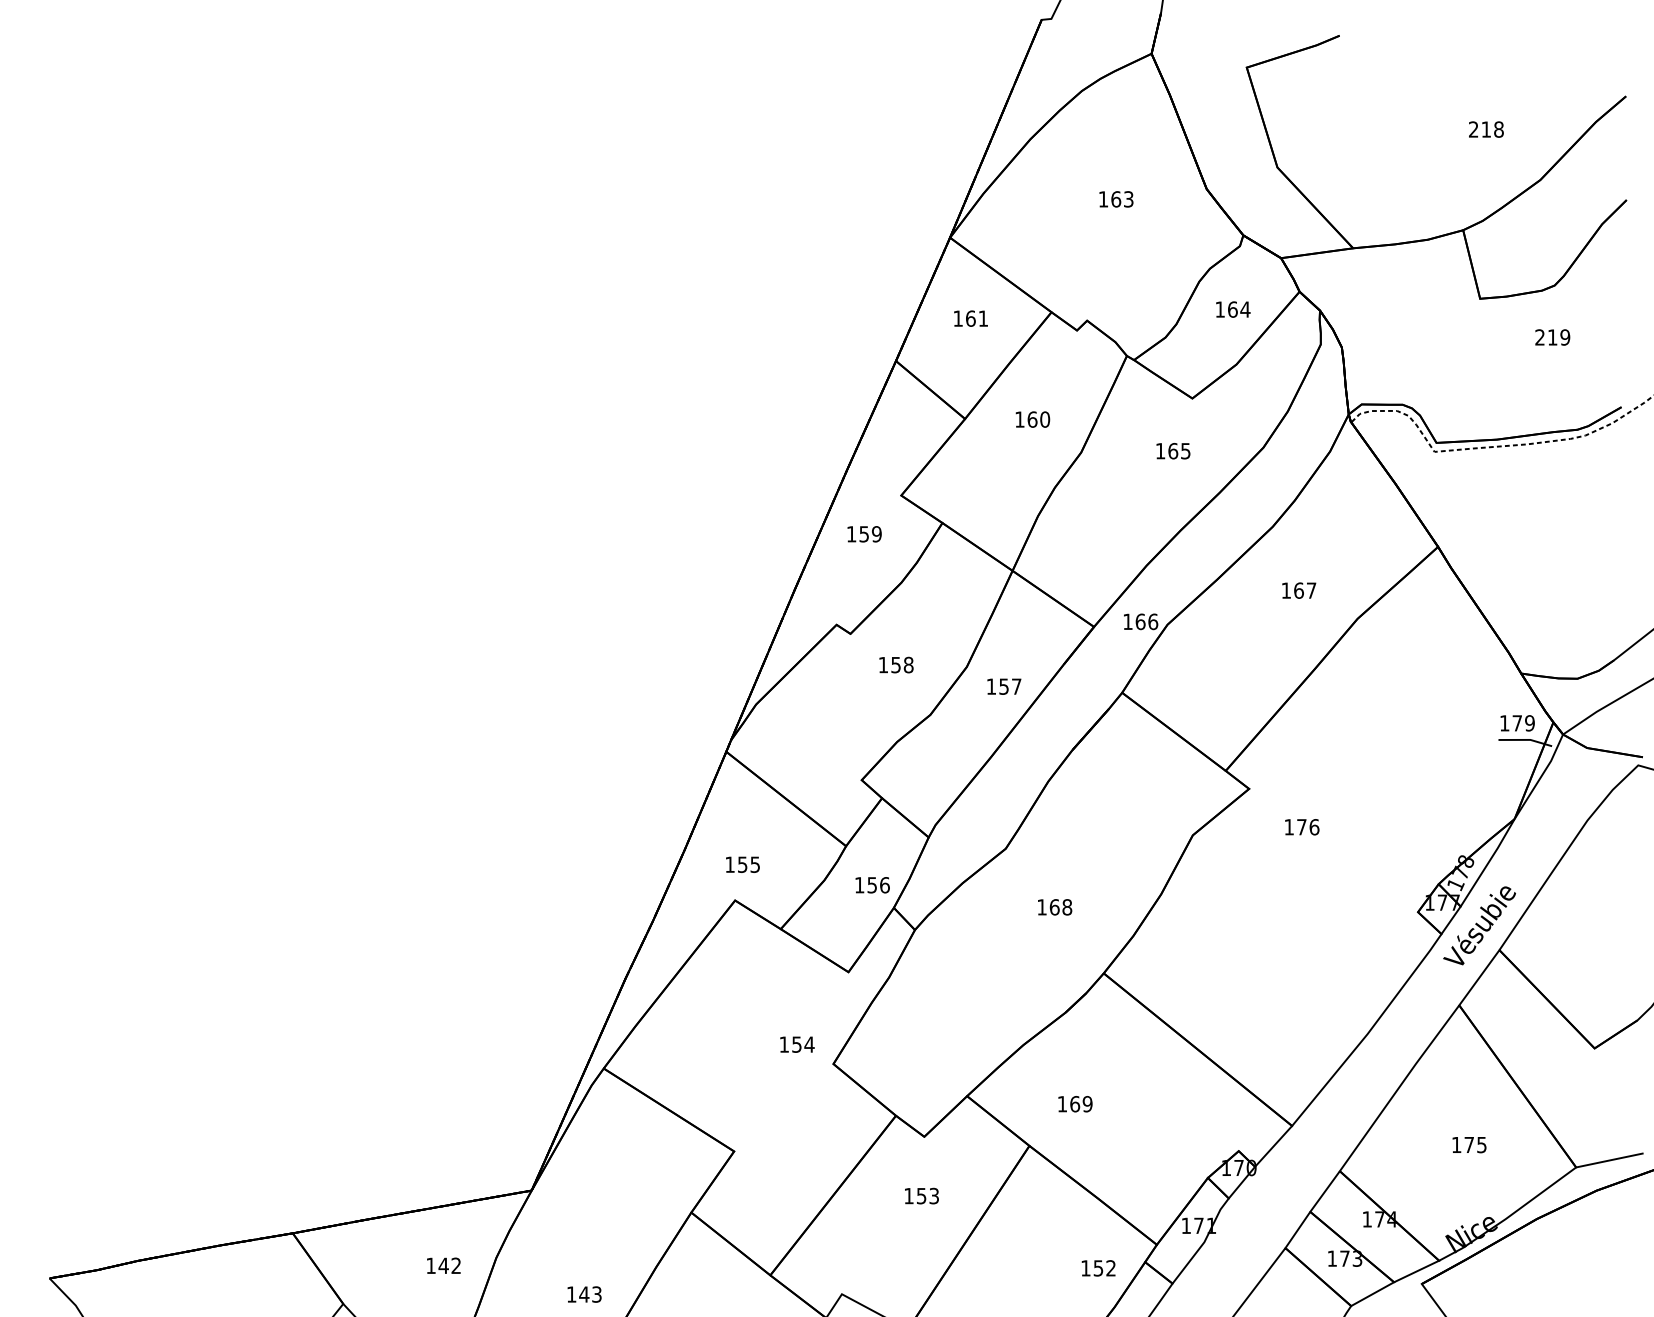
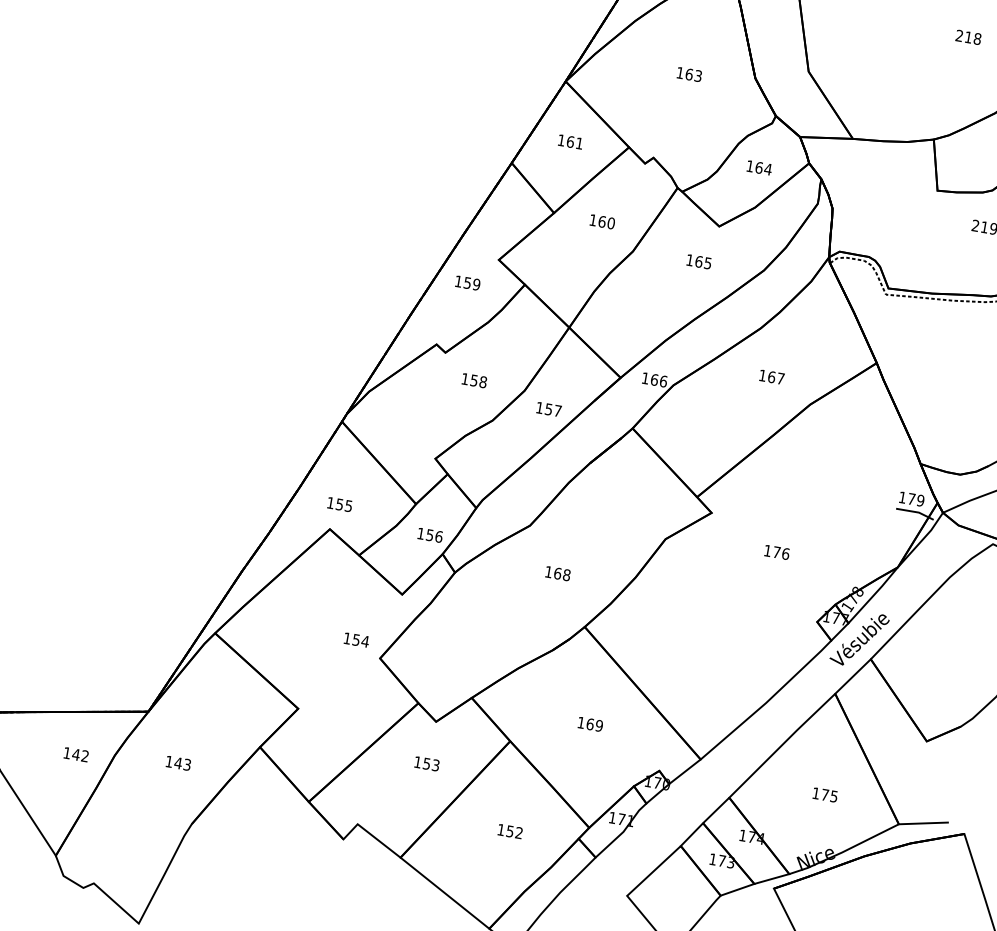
text: (1486, 129) -> (968, 37), moved
text: (1302, 827) -> (777, 552), moved
text: (1075, 1104) -> (590, 724), moved
text: (1098, 1268) -> (510, 831), moved
text: (584, 1294) -> (178, 763), moved

